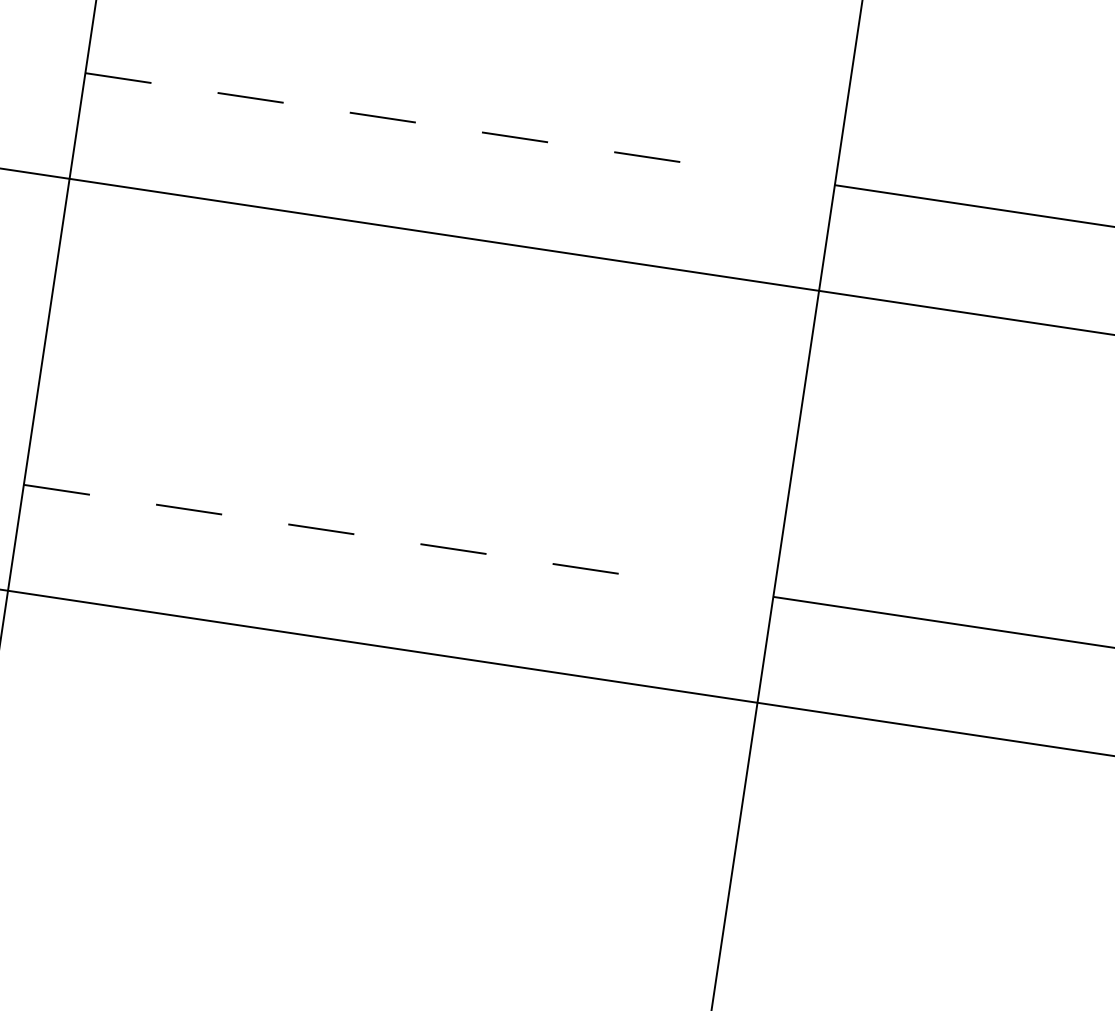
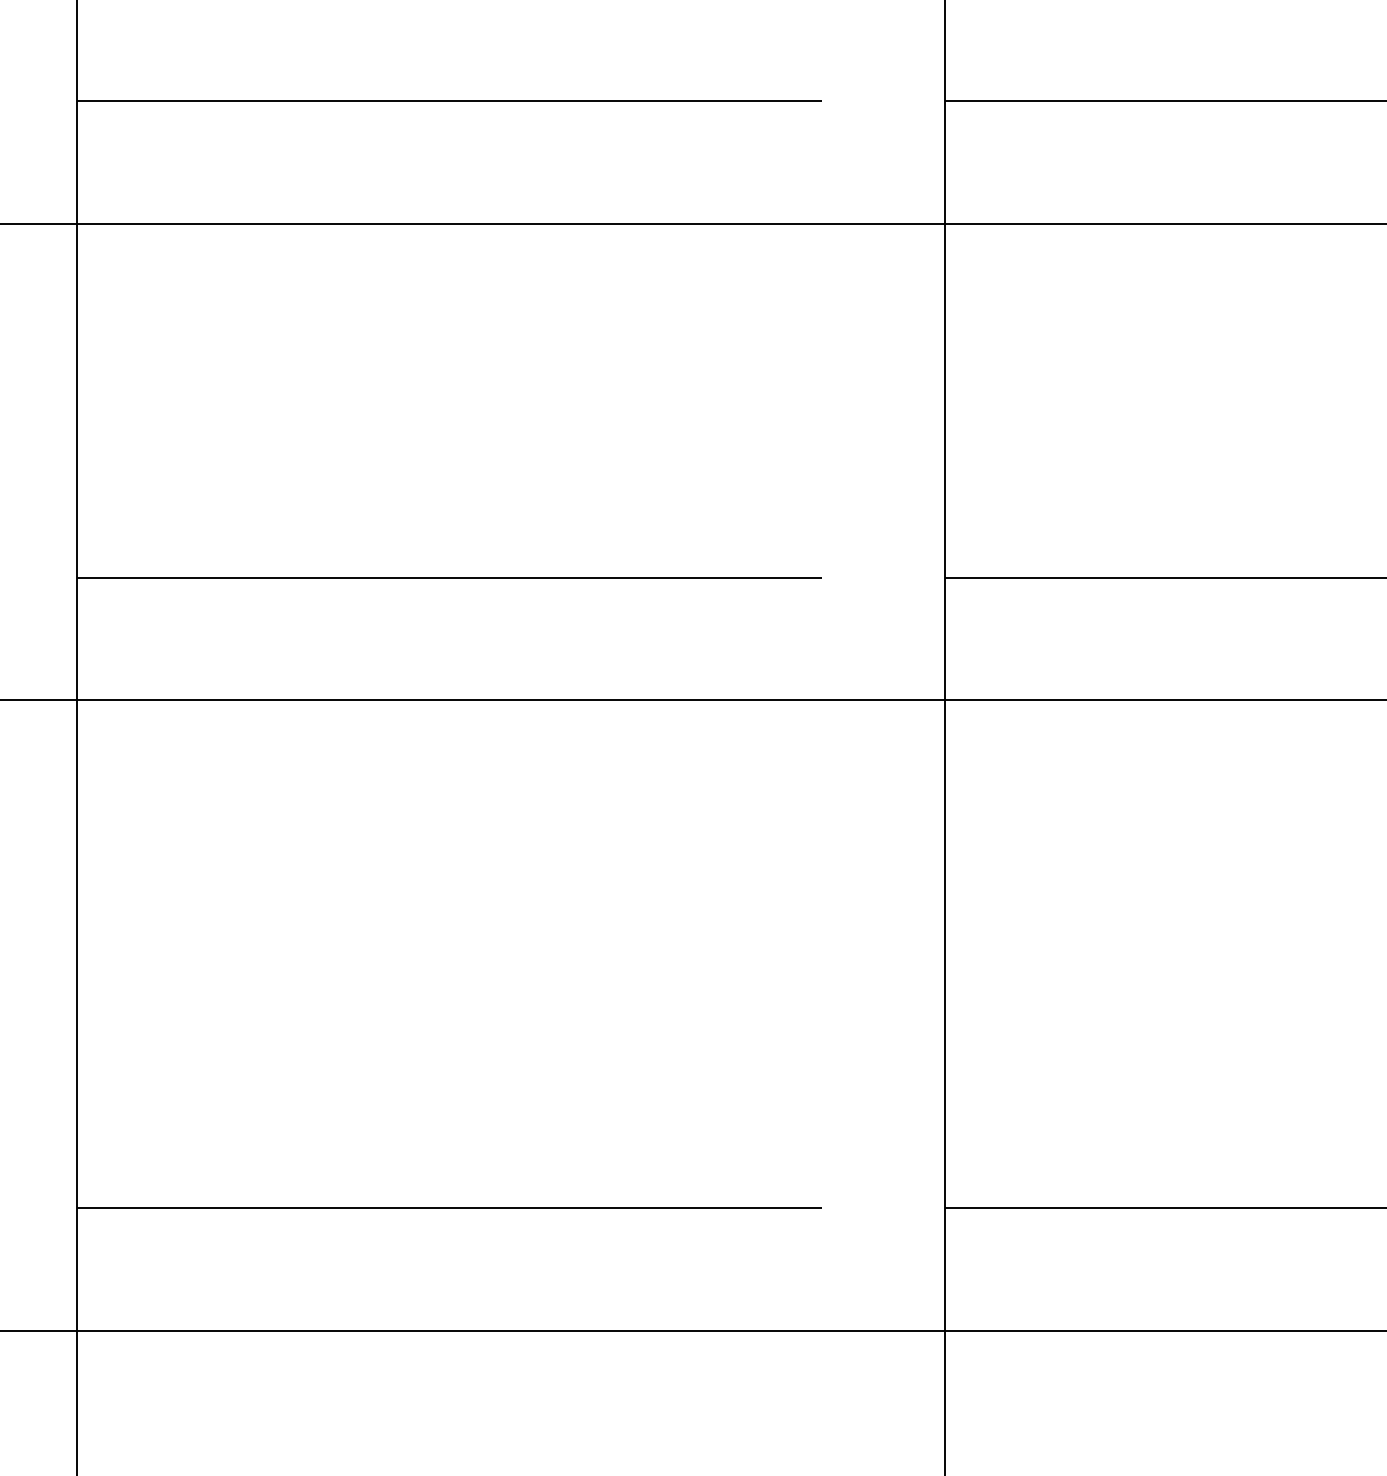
line: (407, 121) -> (449, 101), dashed -> solid
line: (345, 532) -> (449, 577), dashed -> solid

